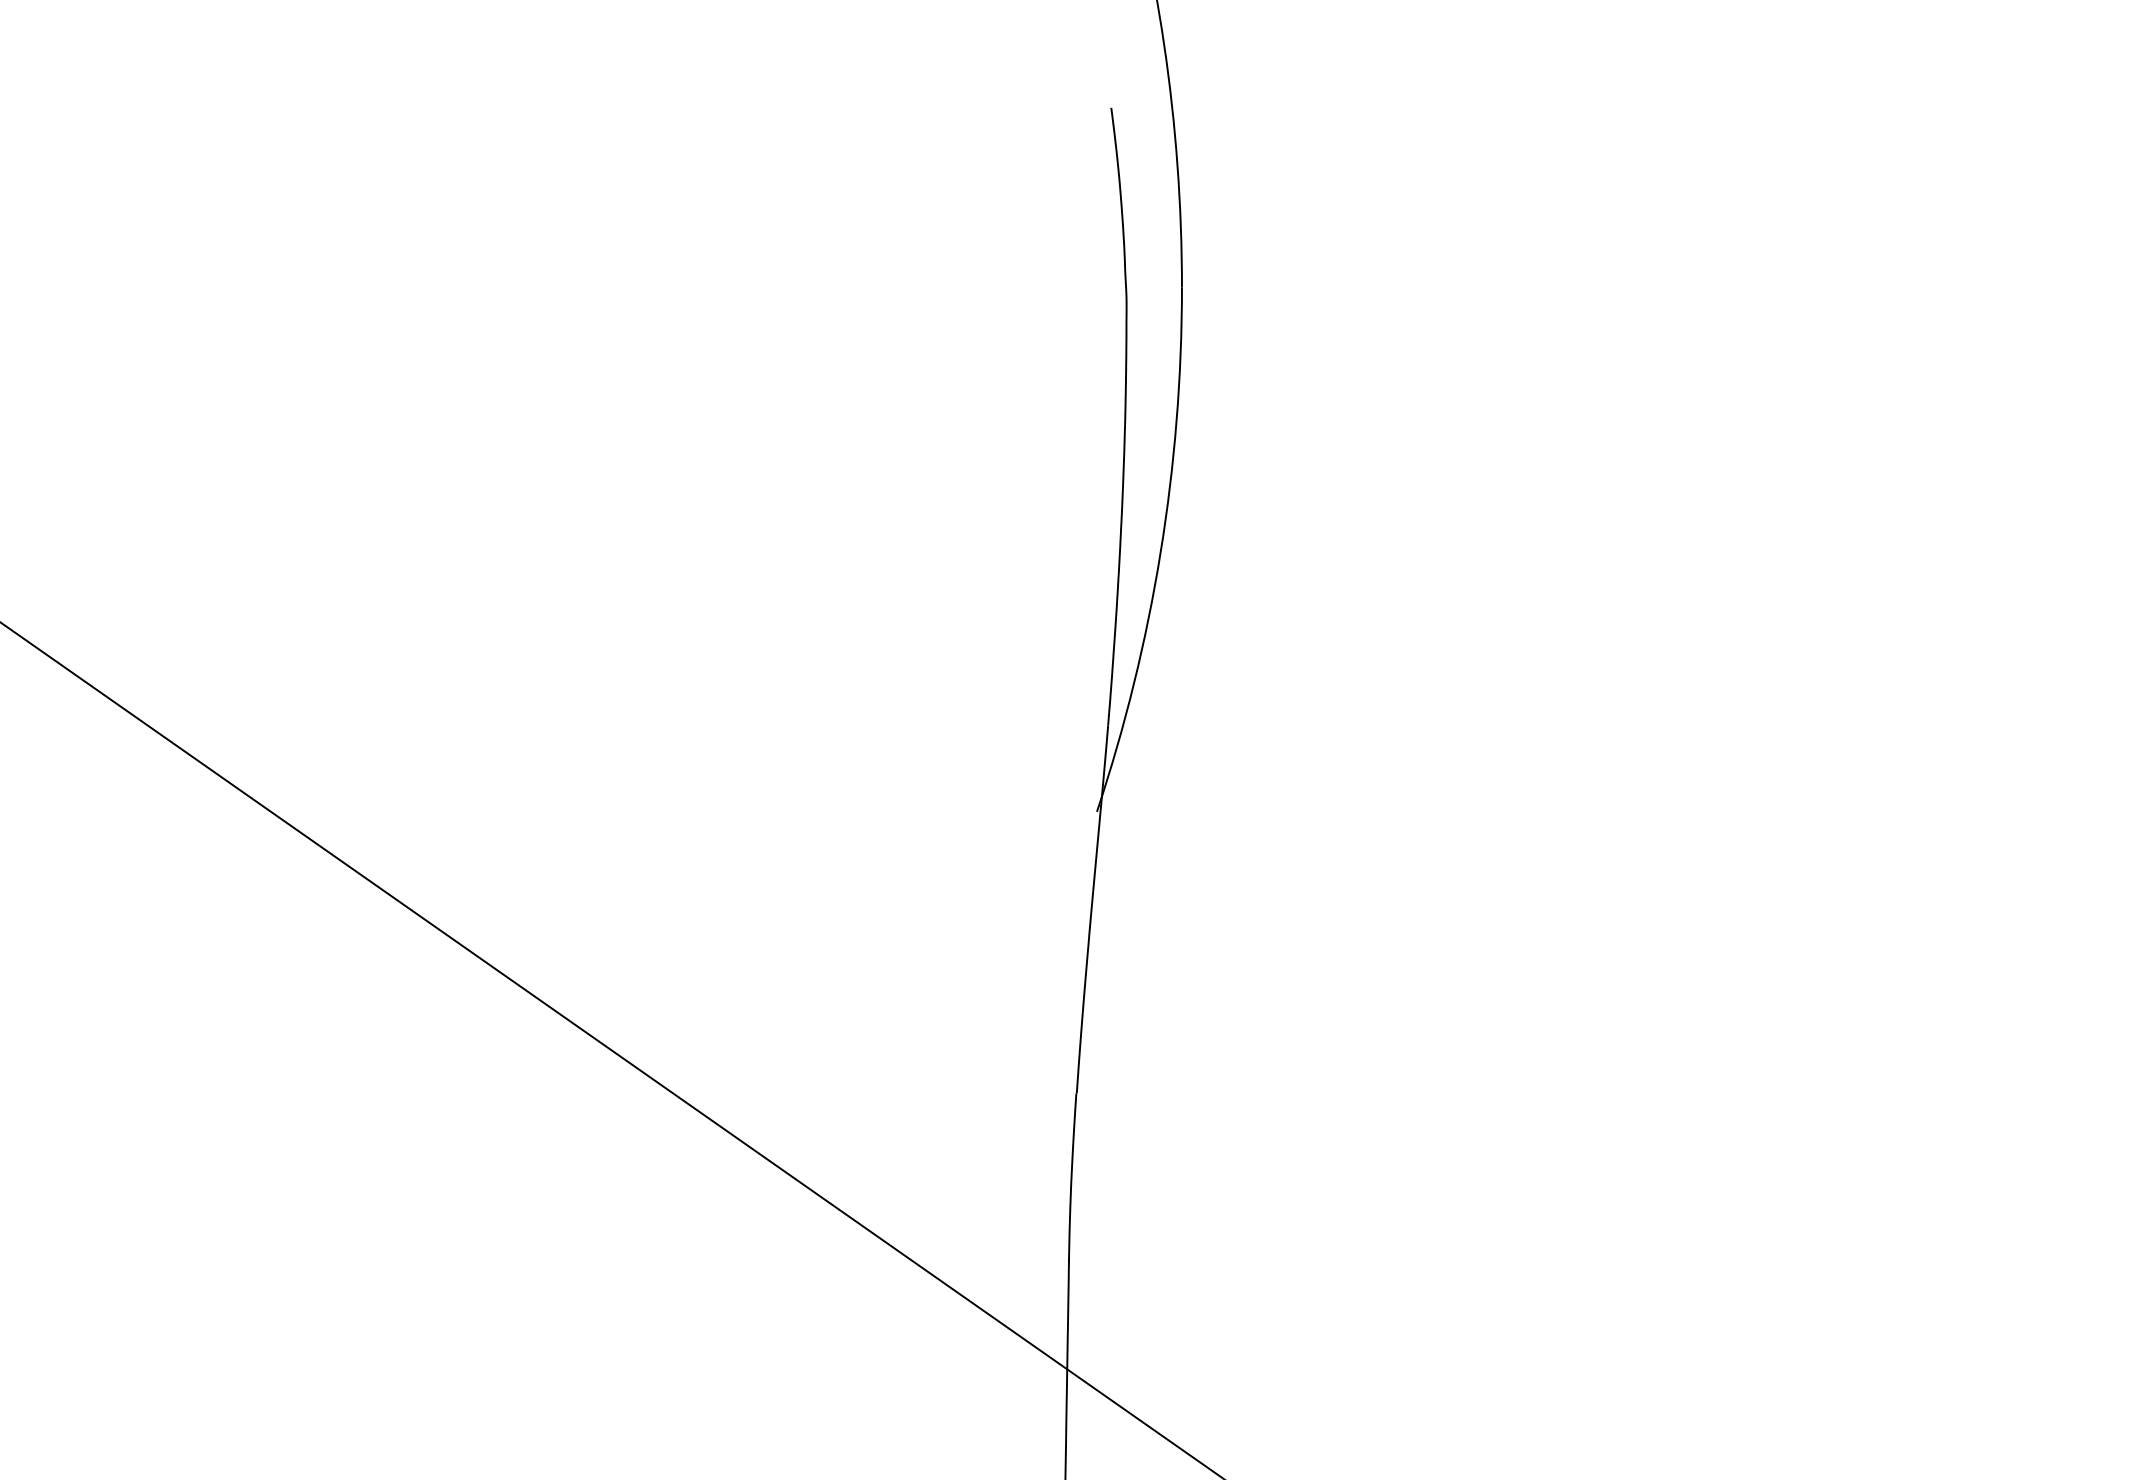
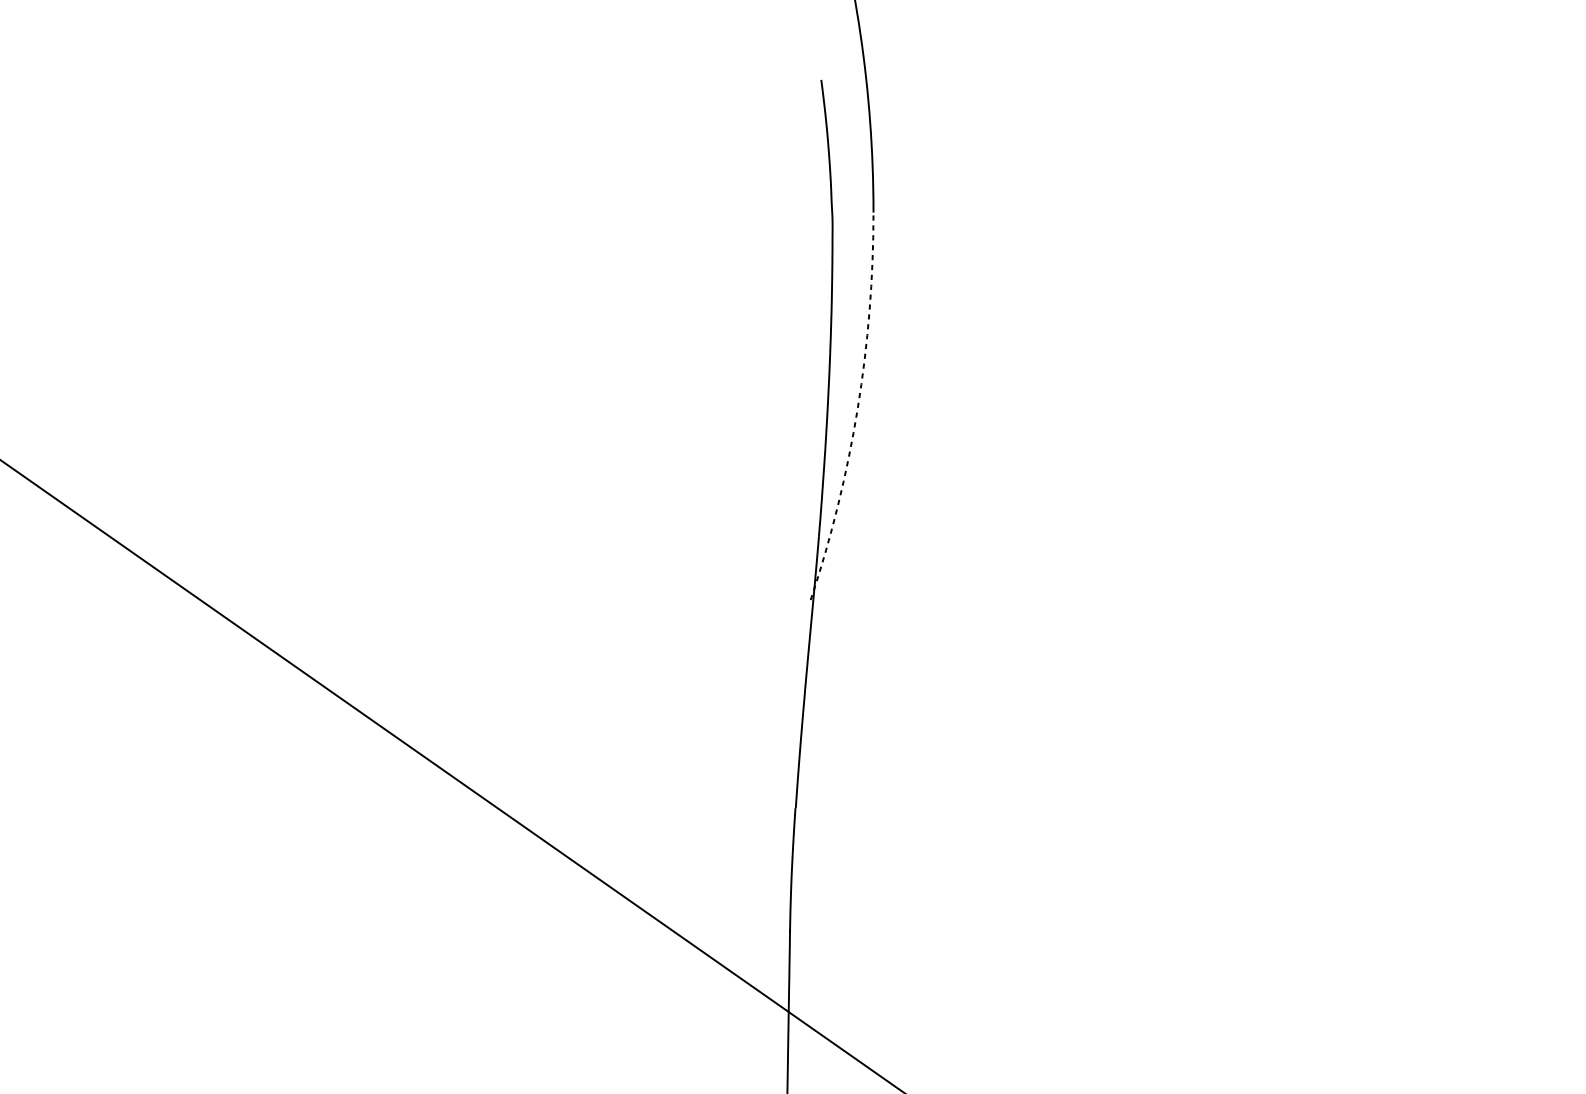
arc: (1160, 553) -> (857, 409), solid -> dashed

